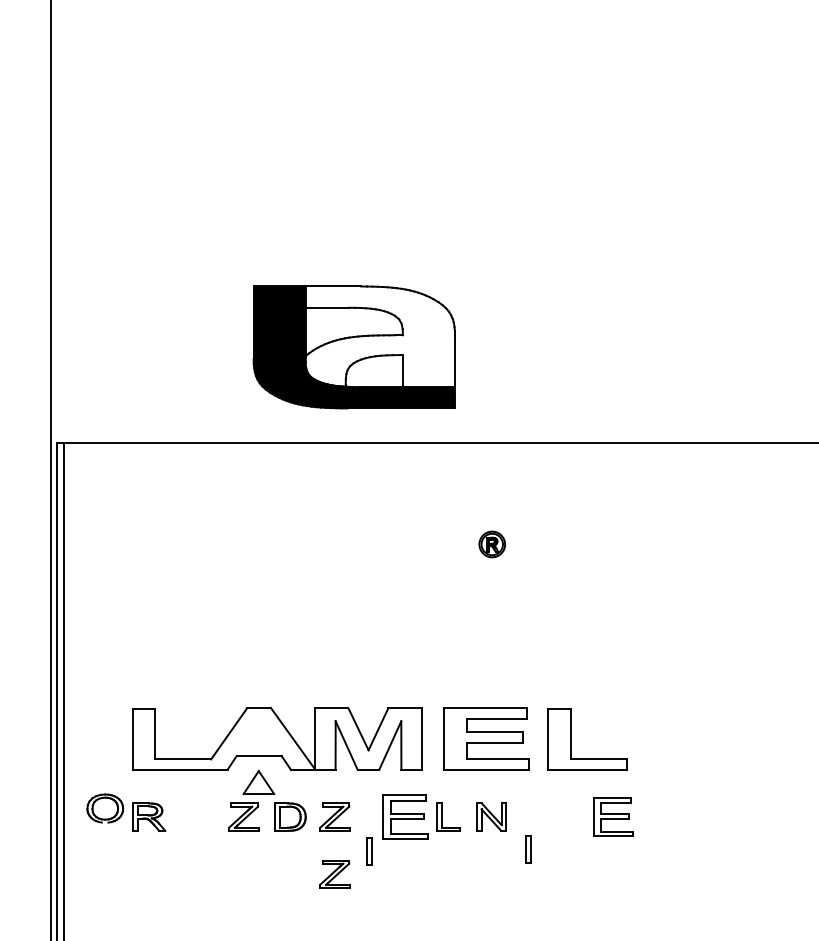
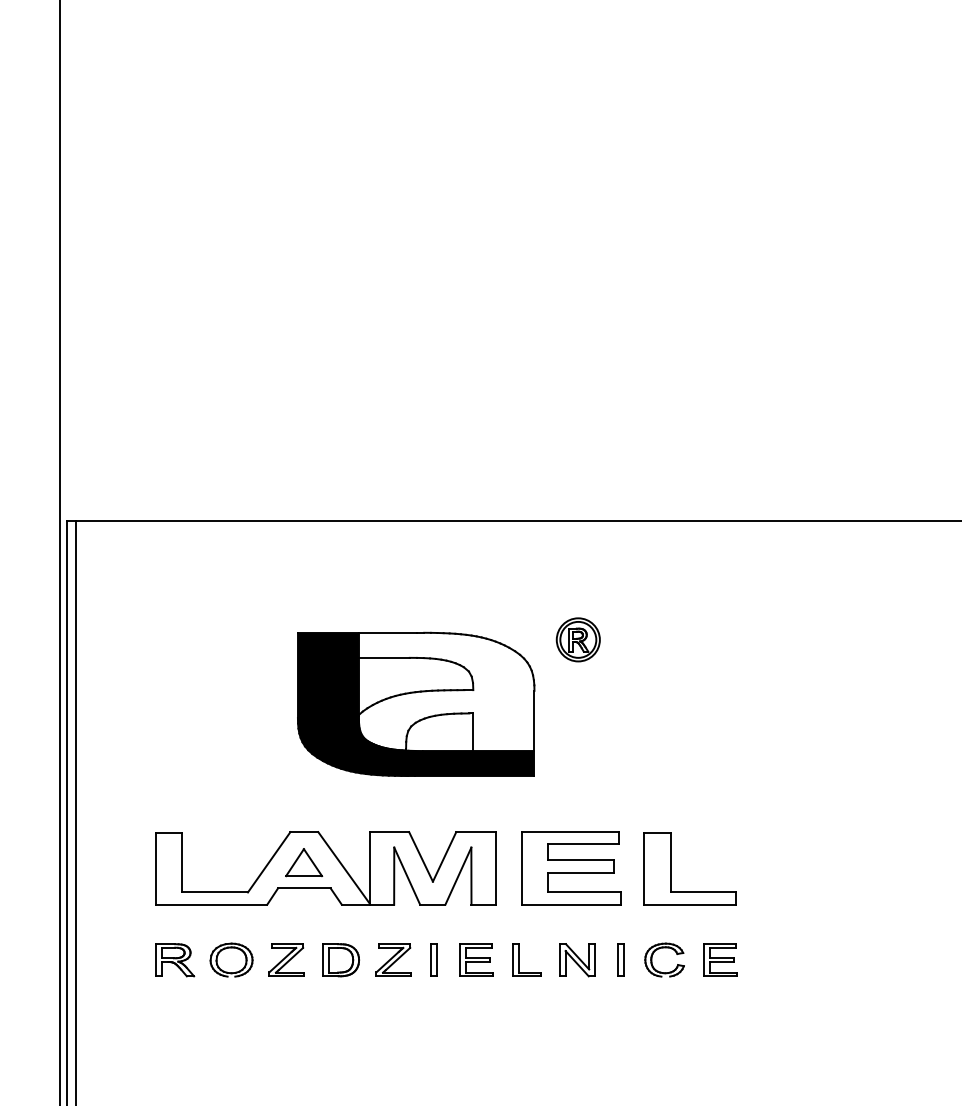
part: (354, 346) -> (416, 703), moved
part: (491, 544) -> (577, 639), size x1.43
part: (259, 782) -> (304, 862), moved
part: (565, 807) -> (664, 948), added
part: (105, 808) -> (231, 959), moved
part: (405, 816) -> (476, 959), size x0.62
part: (613, 816) -> (720, 959), size x0.71
part: (528, 848) -> (620, 959), moved
part: (369, 850) -> (433, 959), moved
part: (335, 873) -> (393, 1026), removed

